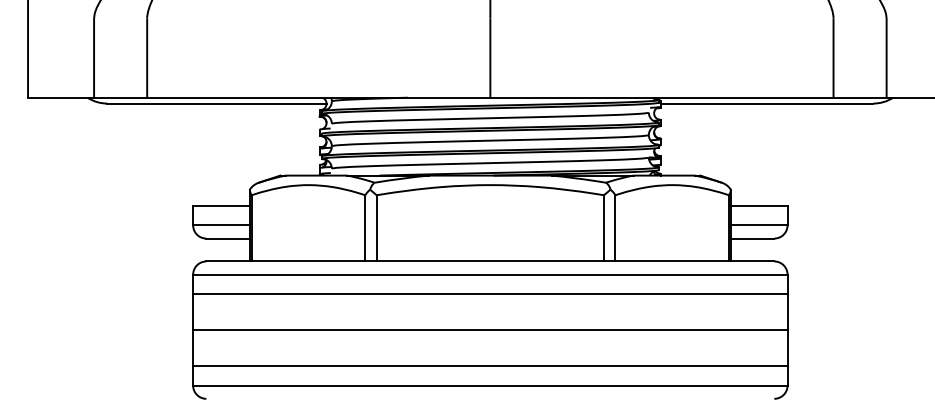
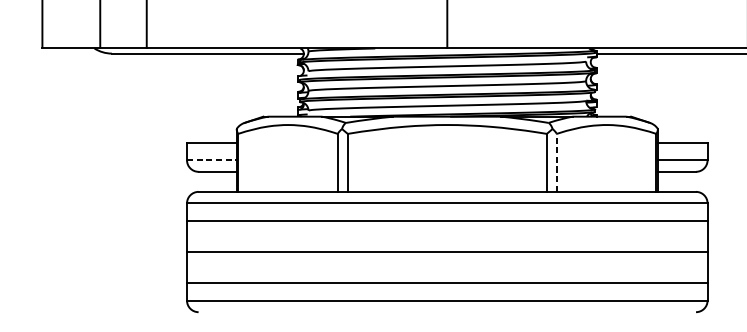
line: (222, 225) -> (212, 160), solid -> dashed
line: (615, 227) -> (556, 162), solid -> dashed

